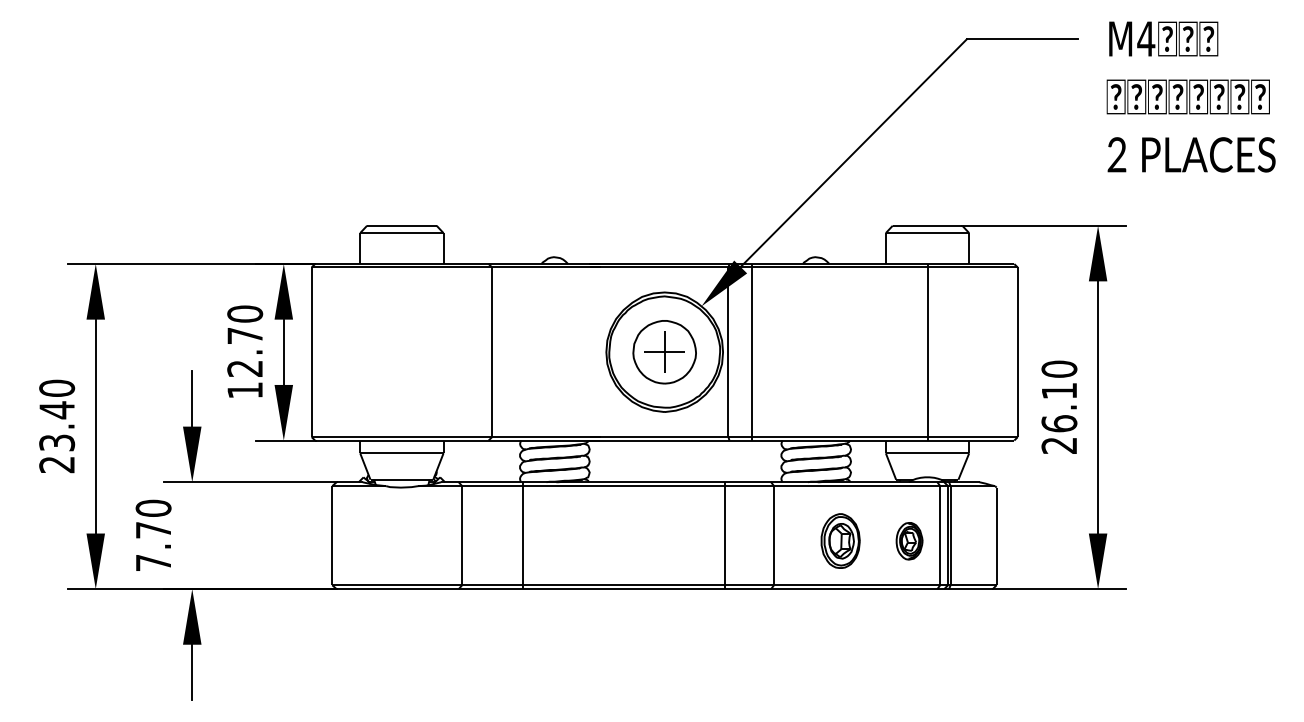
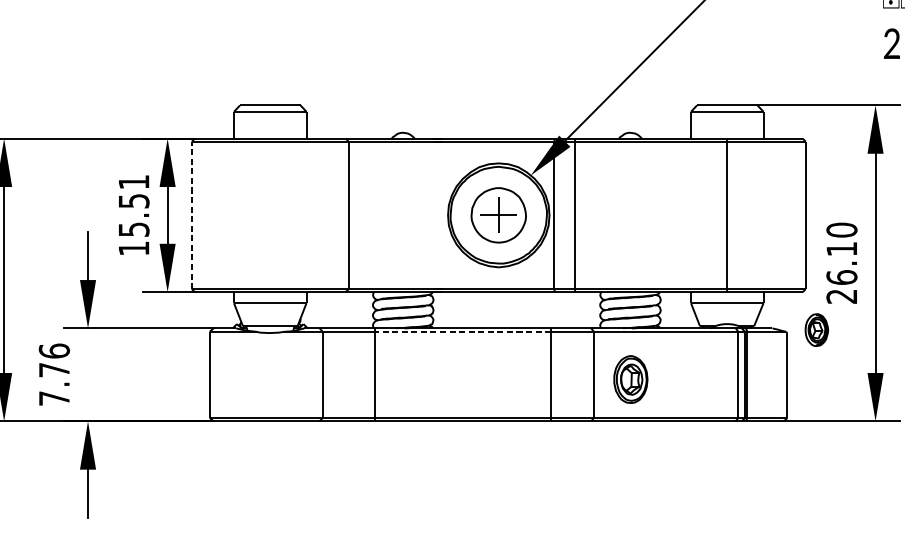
text: (245, 340) -> (134, 205), 12.70 -> 15.51
line: (311, 352) -> (191, 215), solid -> dashed
line: (623, 486) -> (462, 332), solid -> dashed
text: (153, 507) -> (54, 350), 7.70 -> 7.76
part: (840, 540) -> (630, 379), moved
part: (909, 541) -> (816, 330), moved

